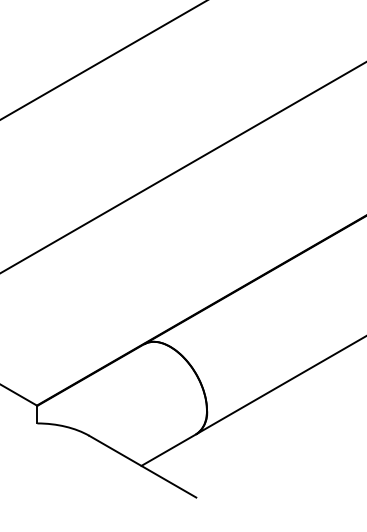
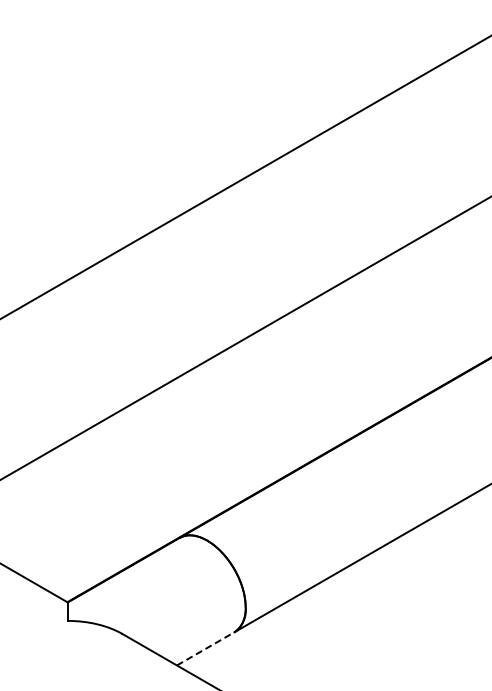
line: (169, 449) -> (206, 648), solid -> dashed

